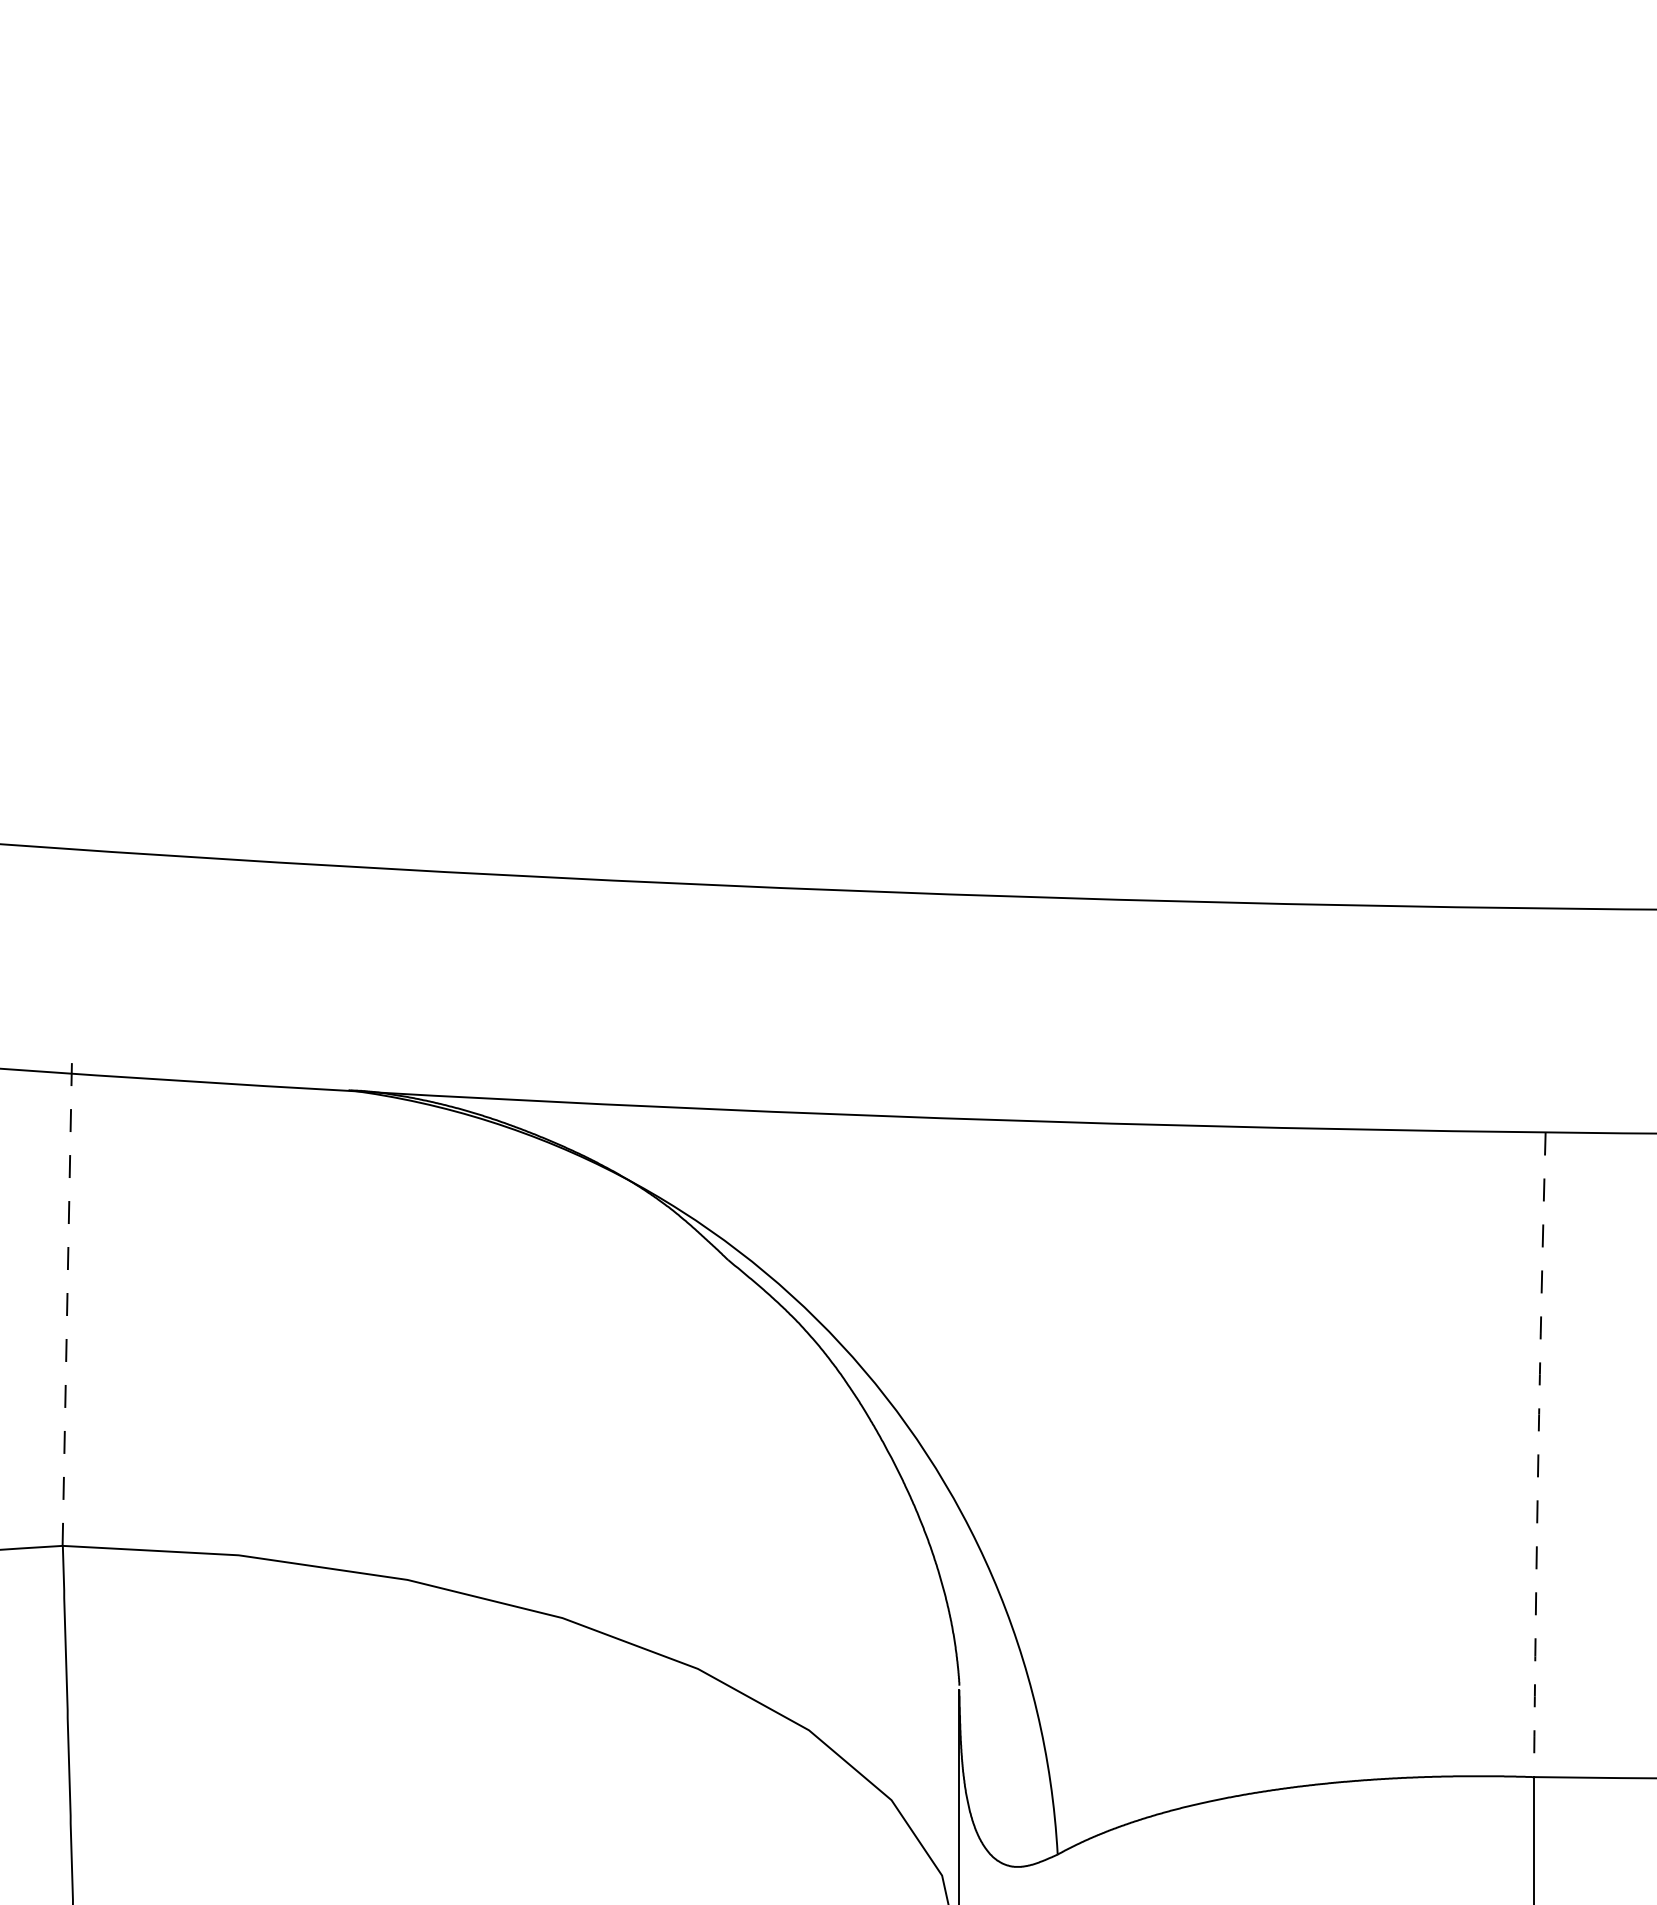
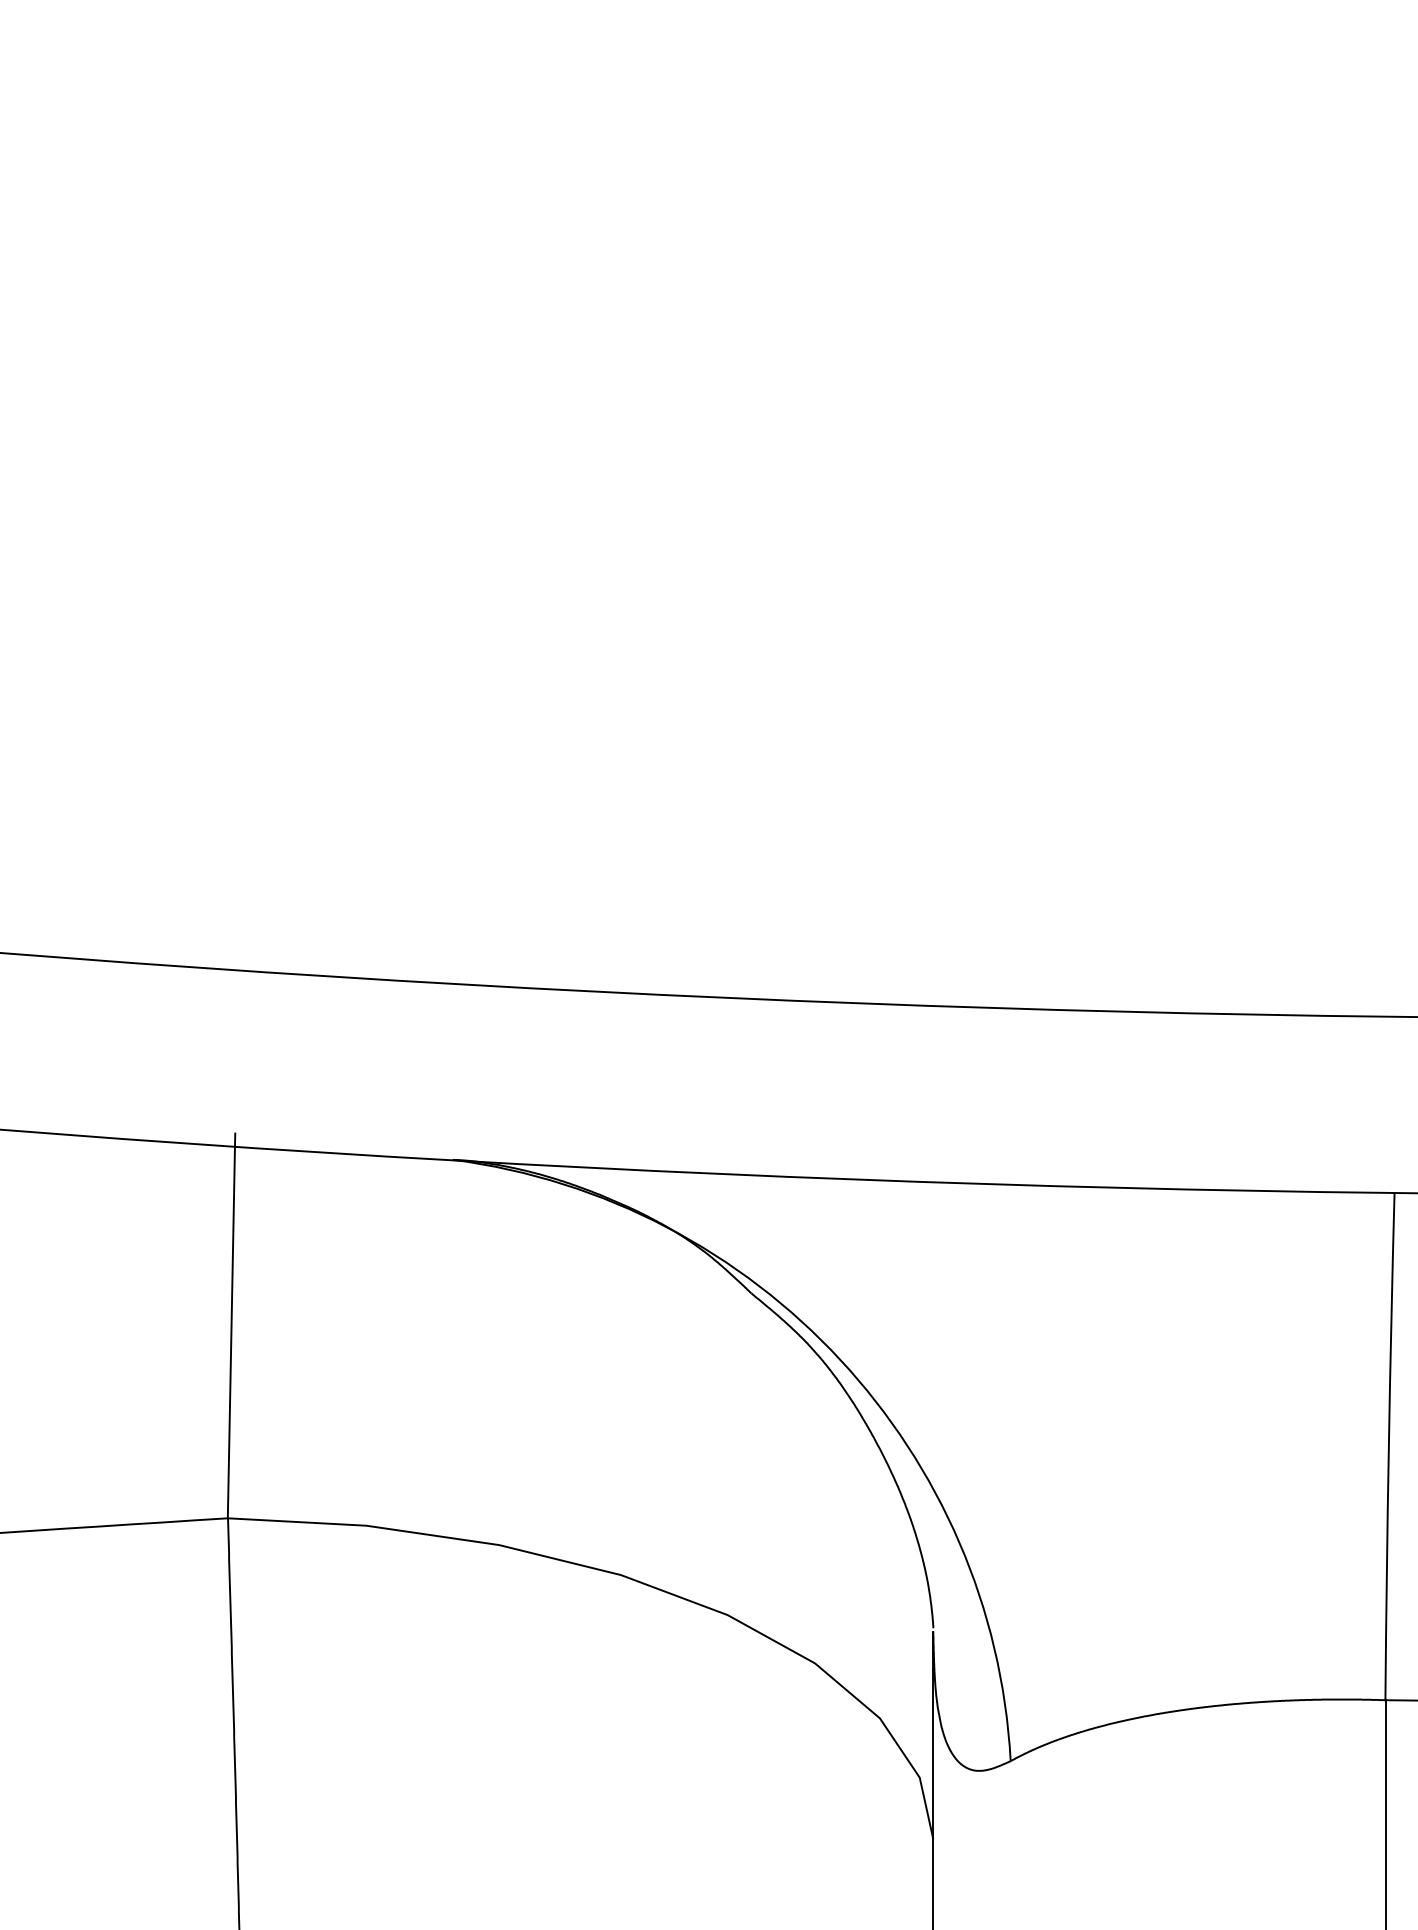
line: (67, 1300) -> (231, 1325), dashed -> solid
arc: (1537, 1454) -> (1388, 1446), dashed -> solid

